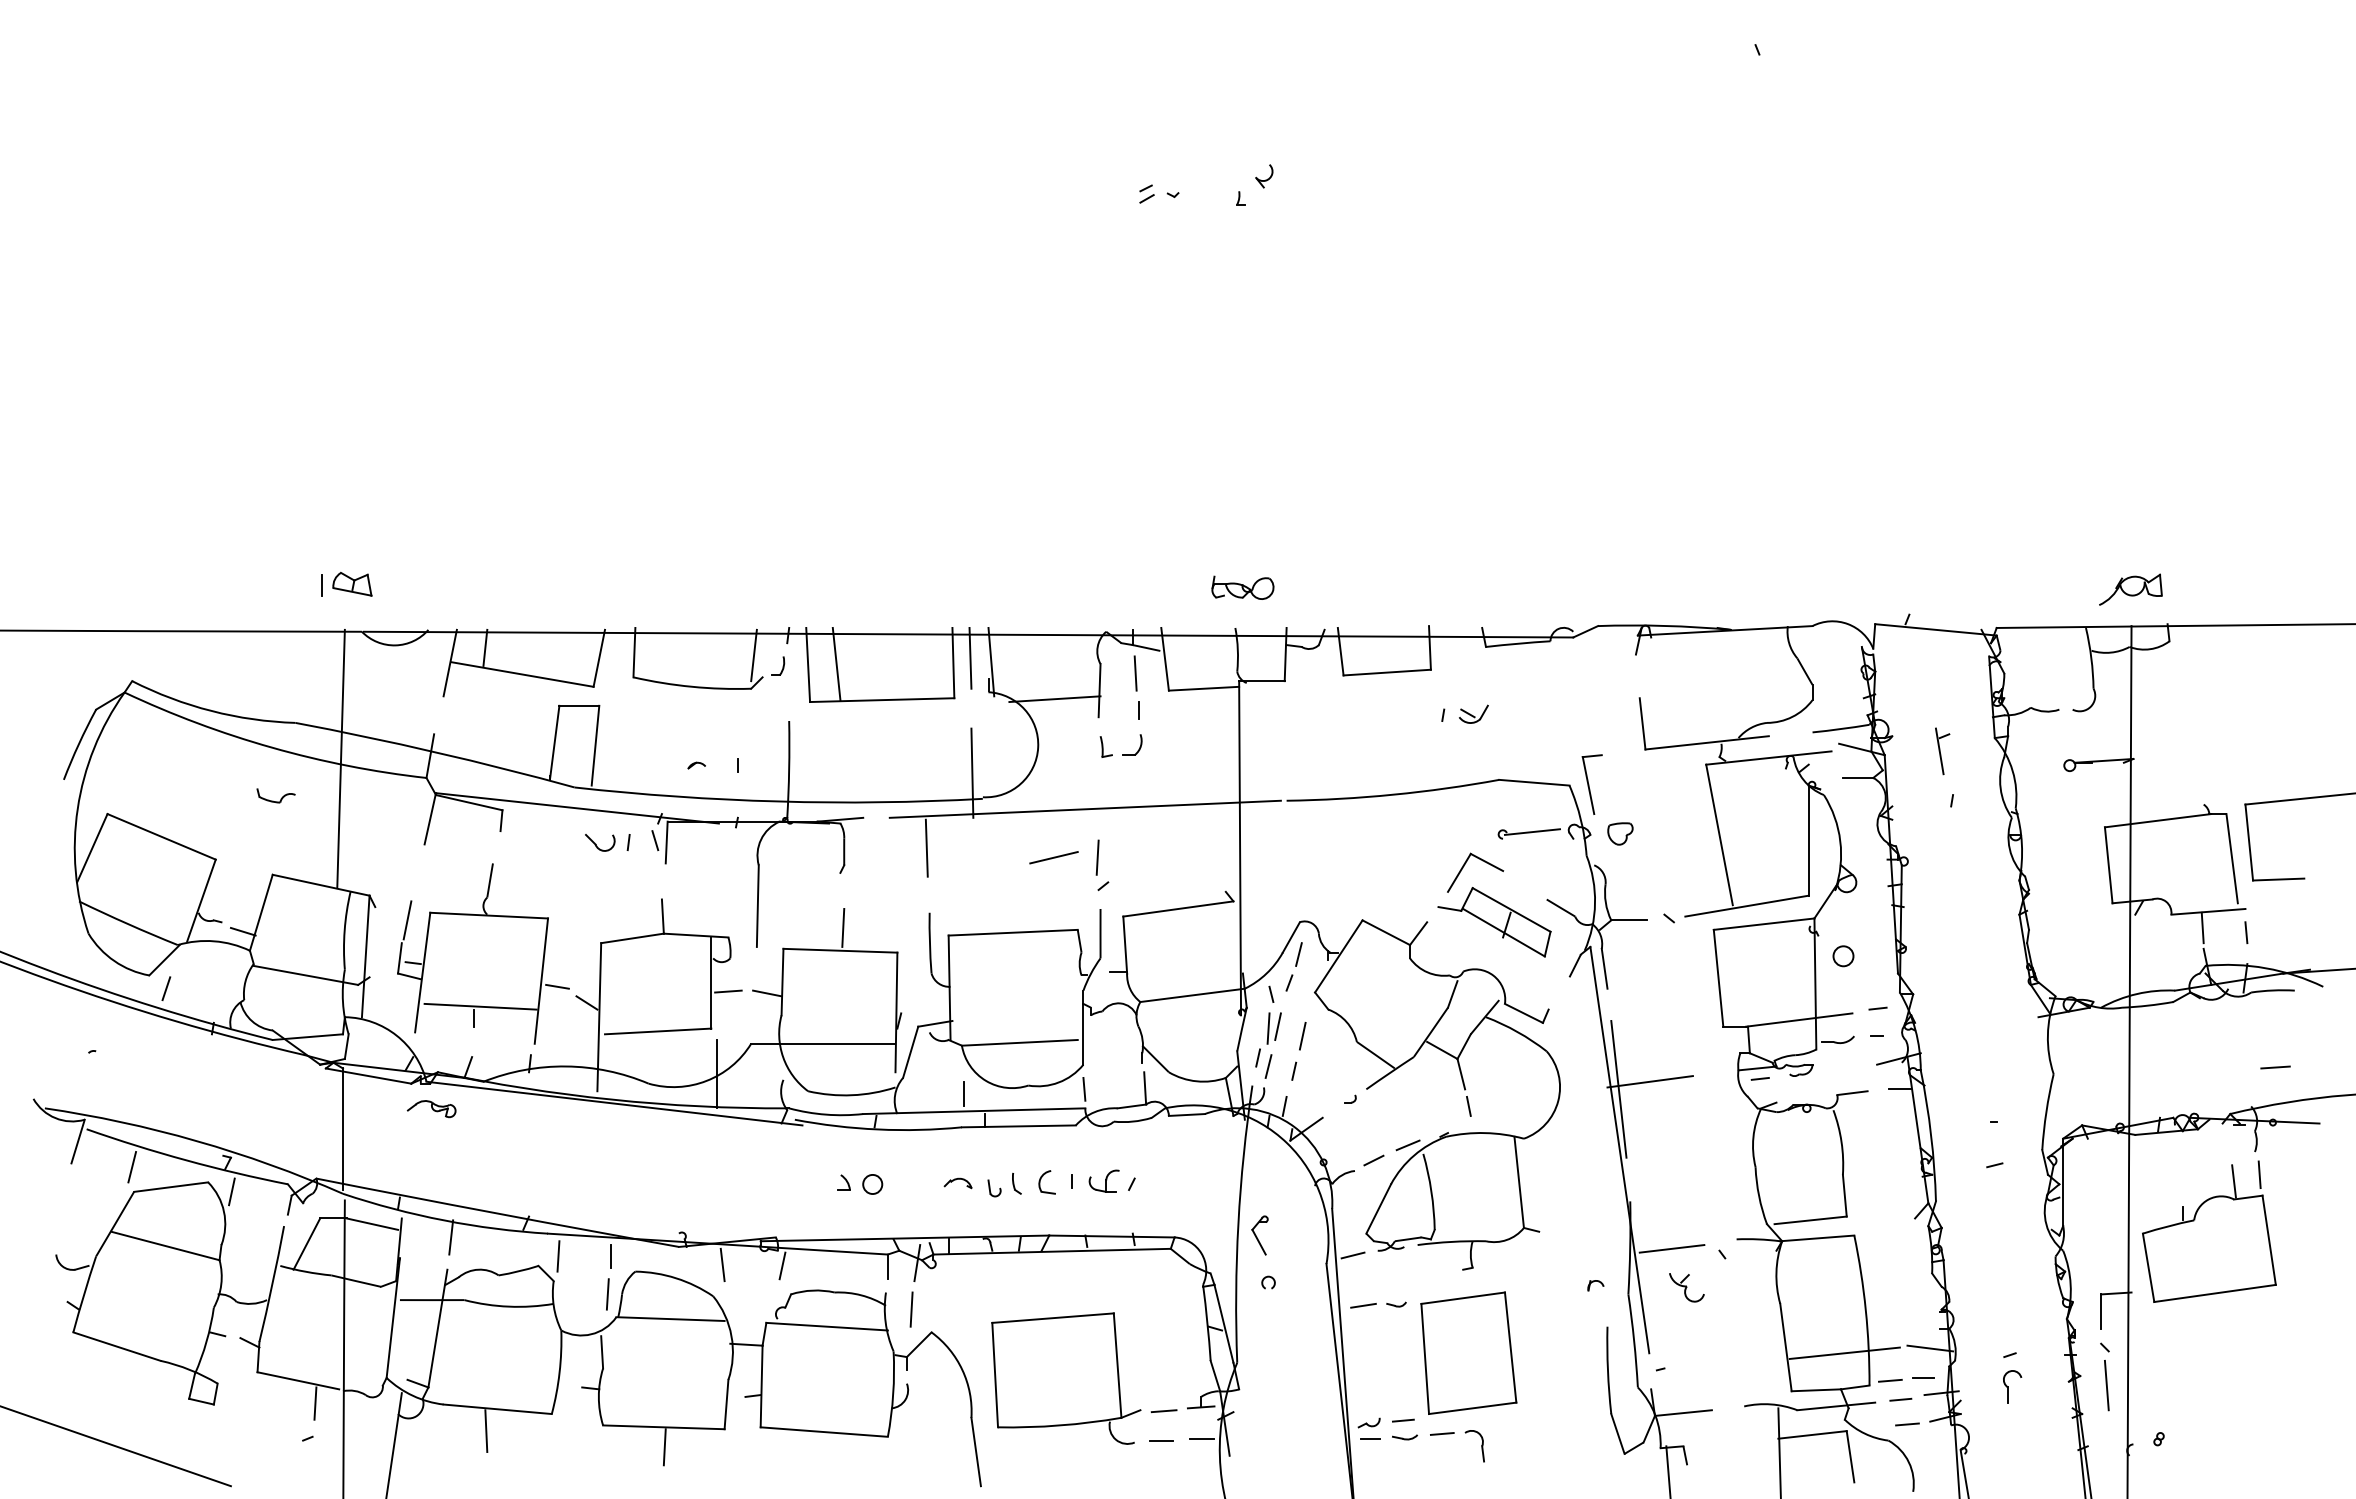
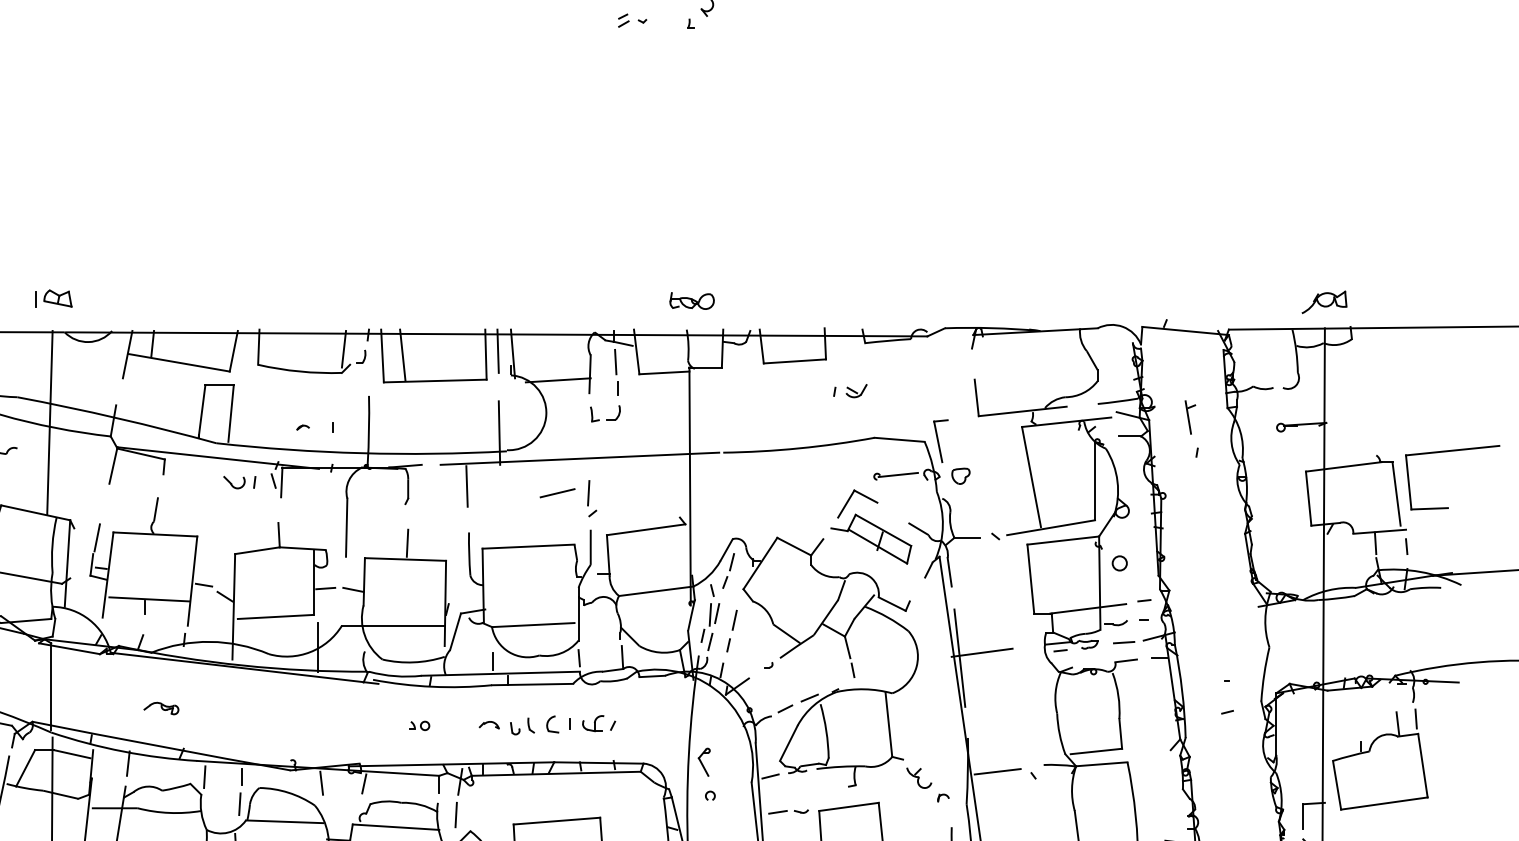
line: (2275, 1067) -> (1124, 642), moved
part: (431, 1109) -> (161, 708), moved
part: (859, 1184) -> (419, 725), size x0.62
part: (1686, 1287) -> (918, 777), moved

